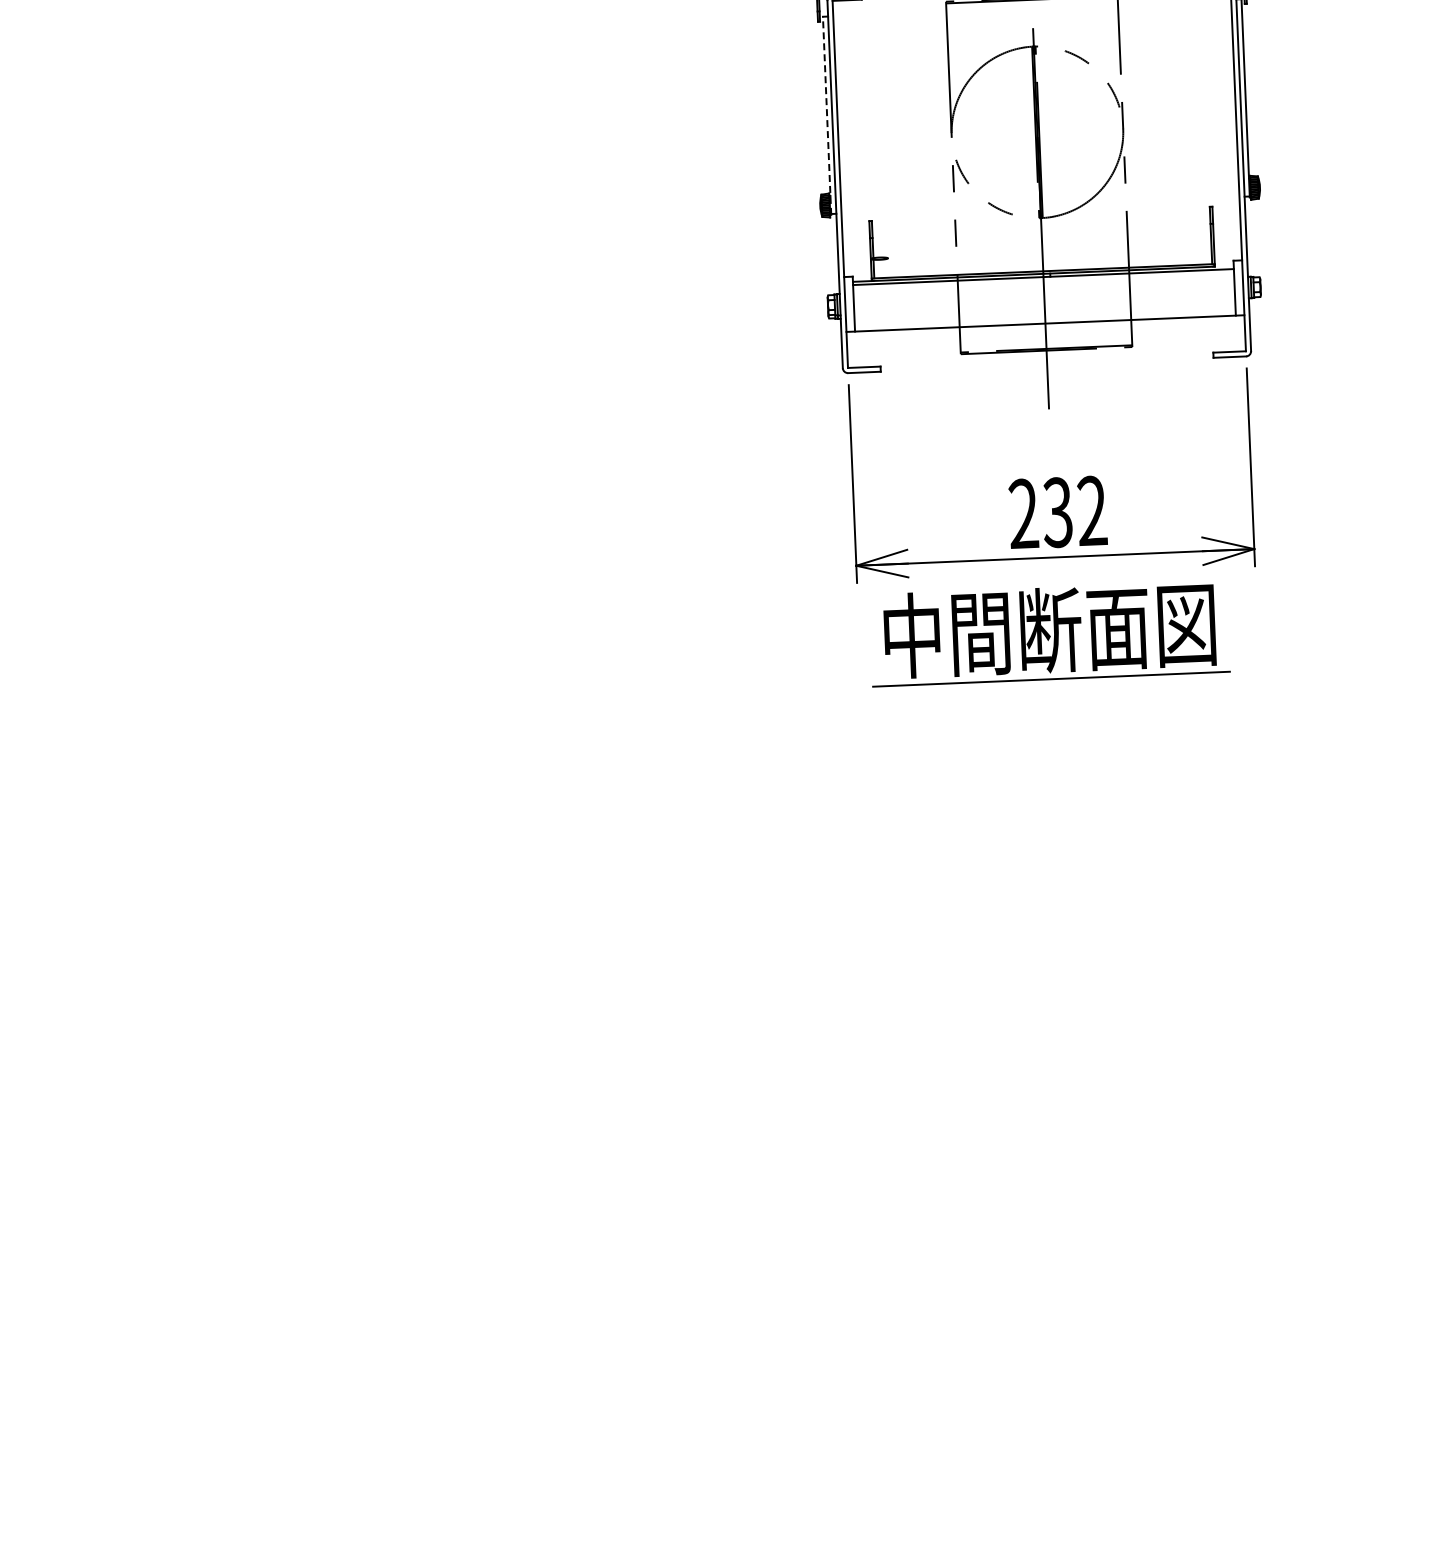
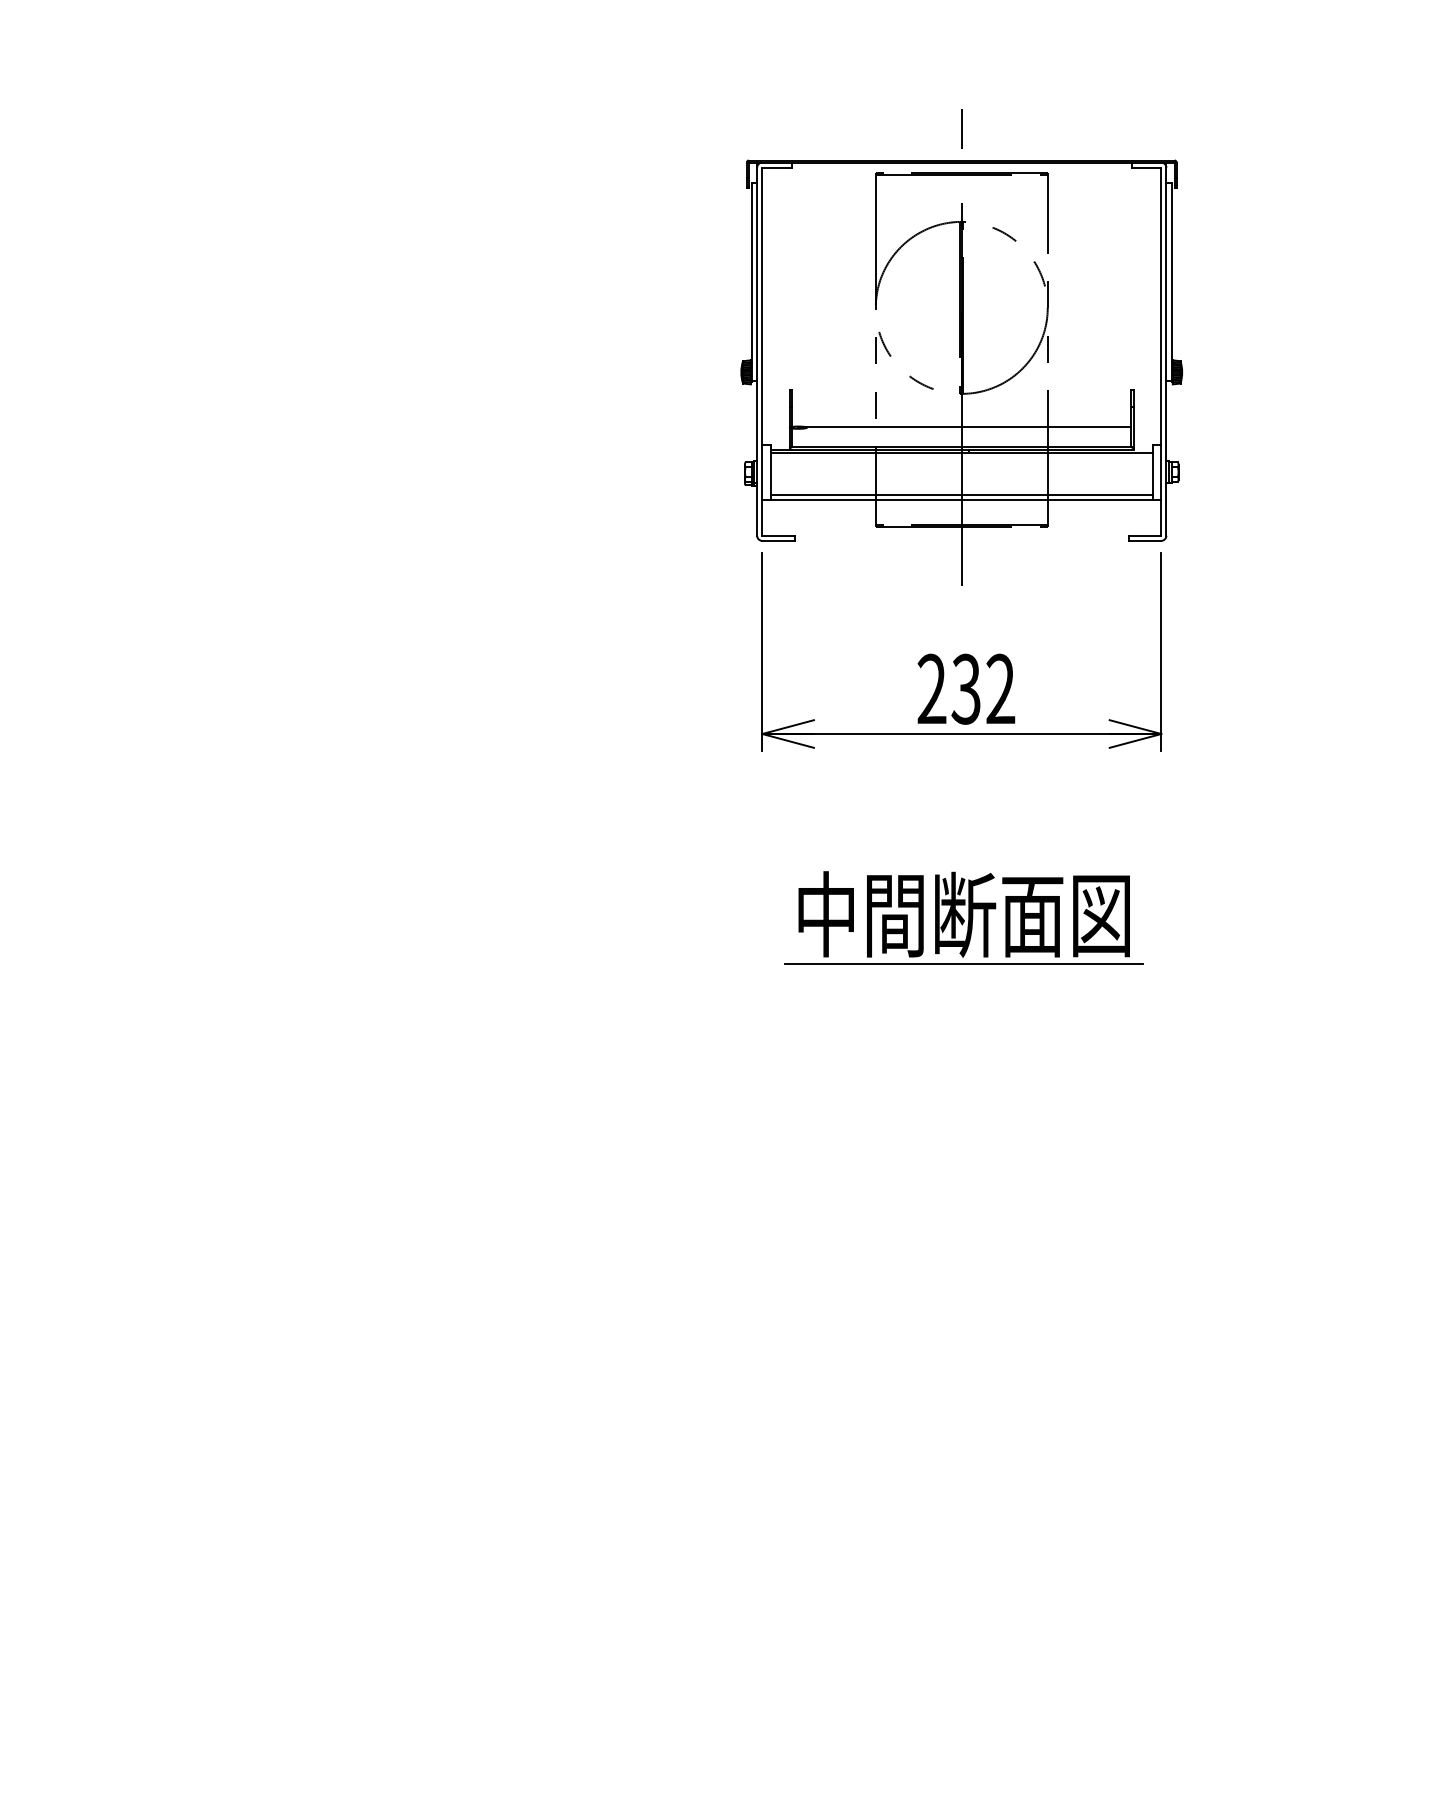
line: (826, 115) -> (751, 282), dashed -> solid
line: (1045, 250) -> (964, 426), added
line: (1045, 319) -> (961, 495), added
part: (1049, 633) -> (963, 917), moved

